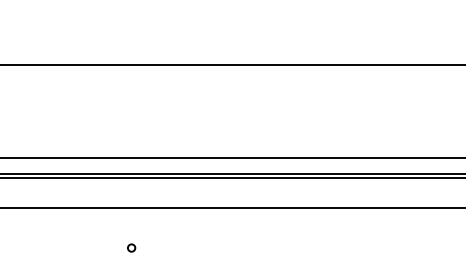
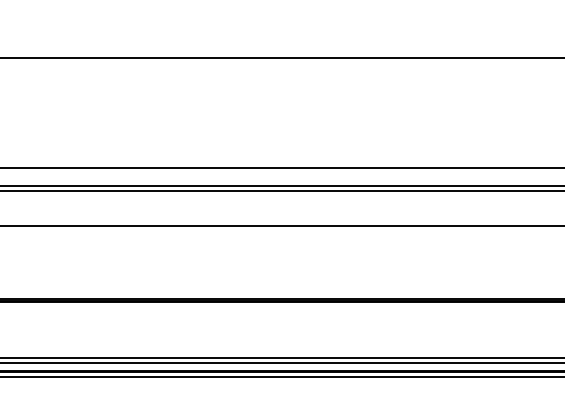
circle: (131, 247) -> (184, 273), removed

